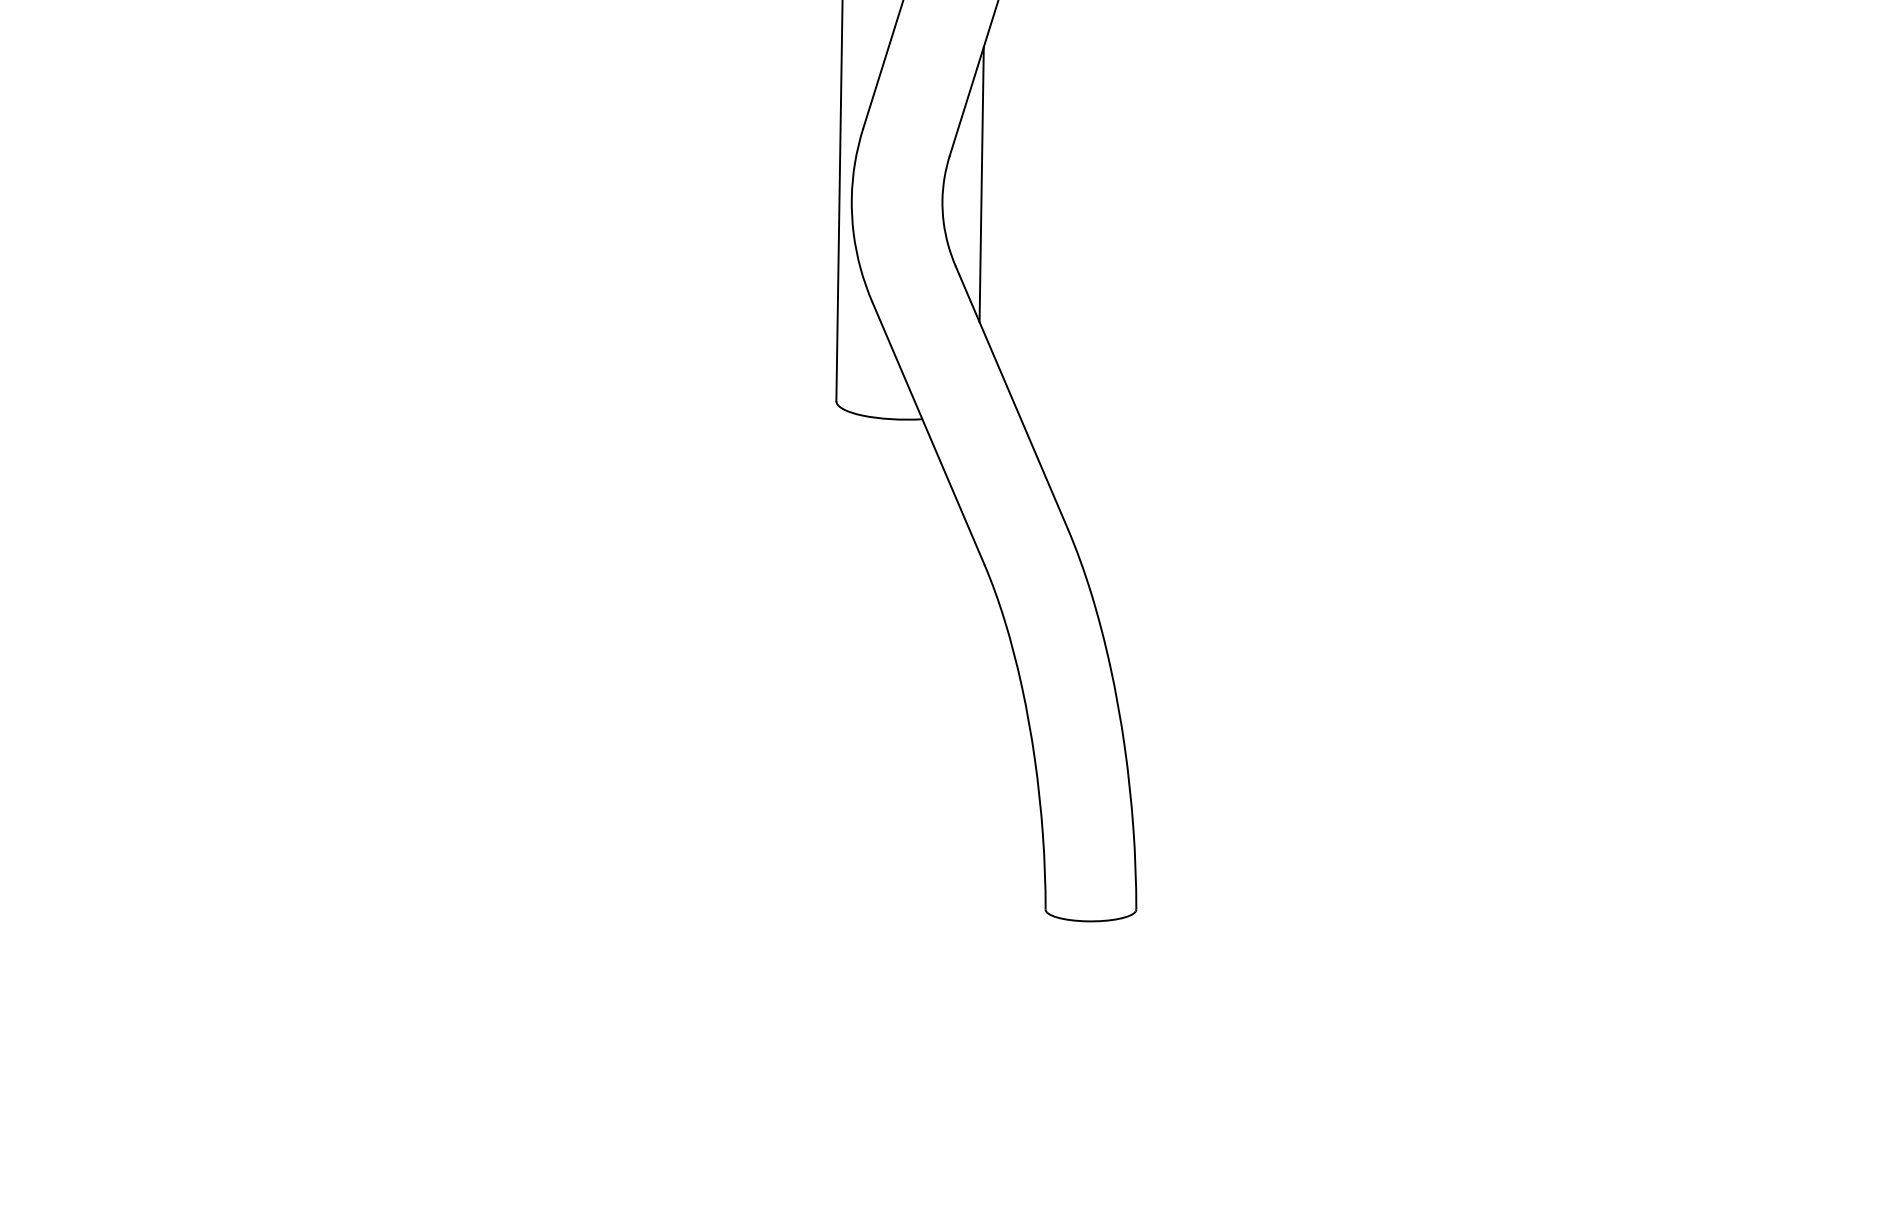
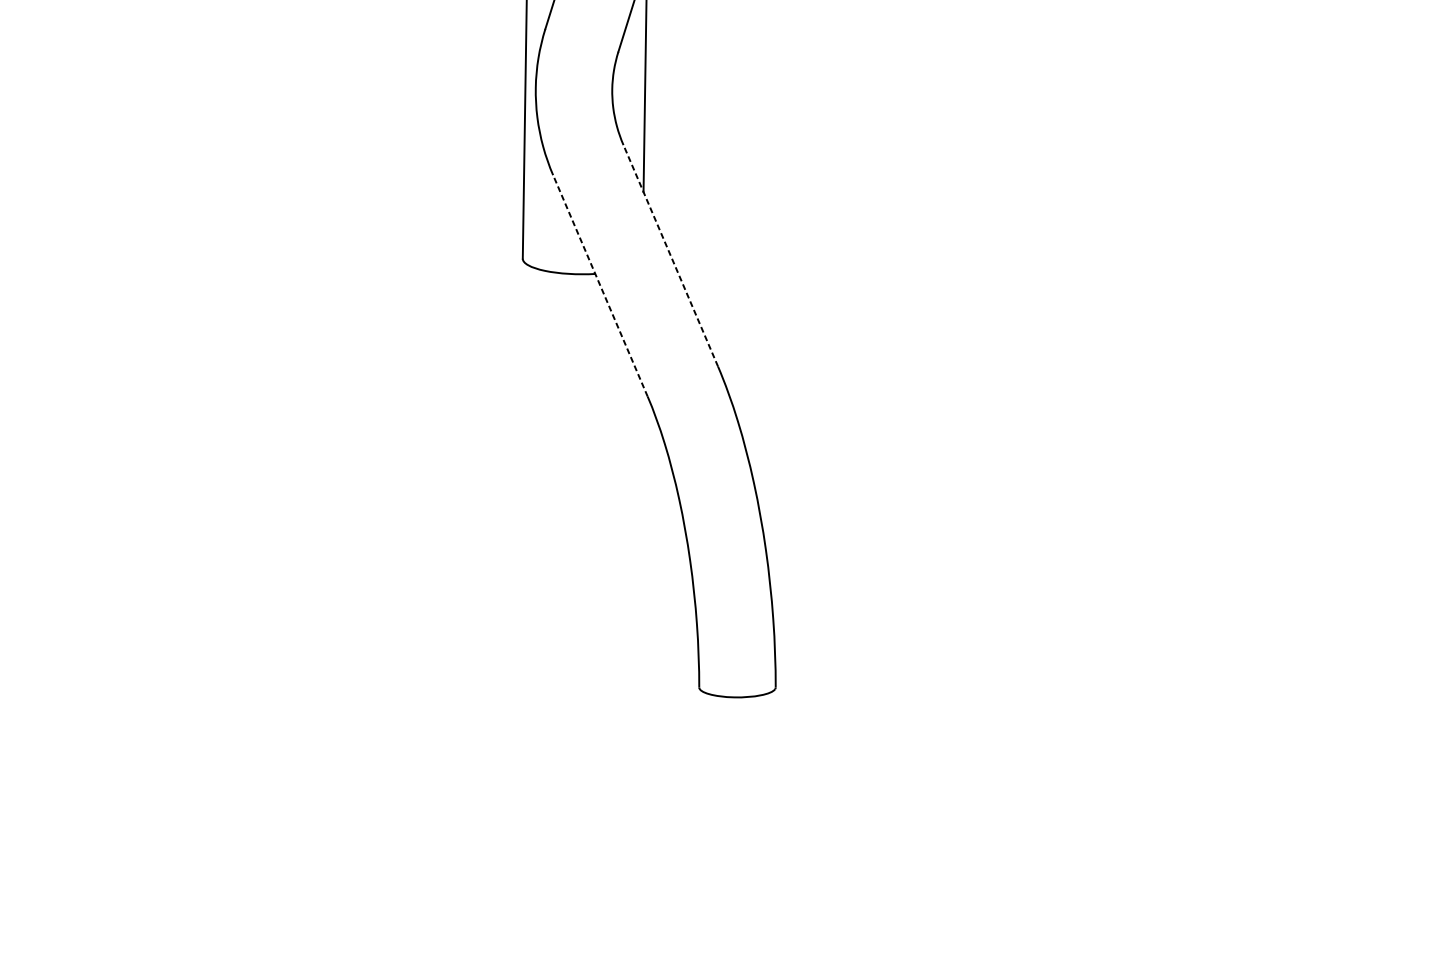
line: (1011, 397) -> (670, 255), solid -> dashed
line: (928, 433) -> (600, 285), solid -> dashed

